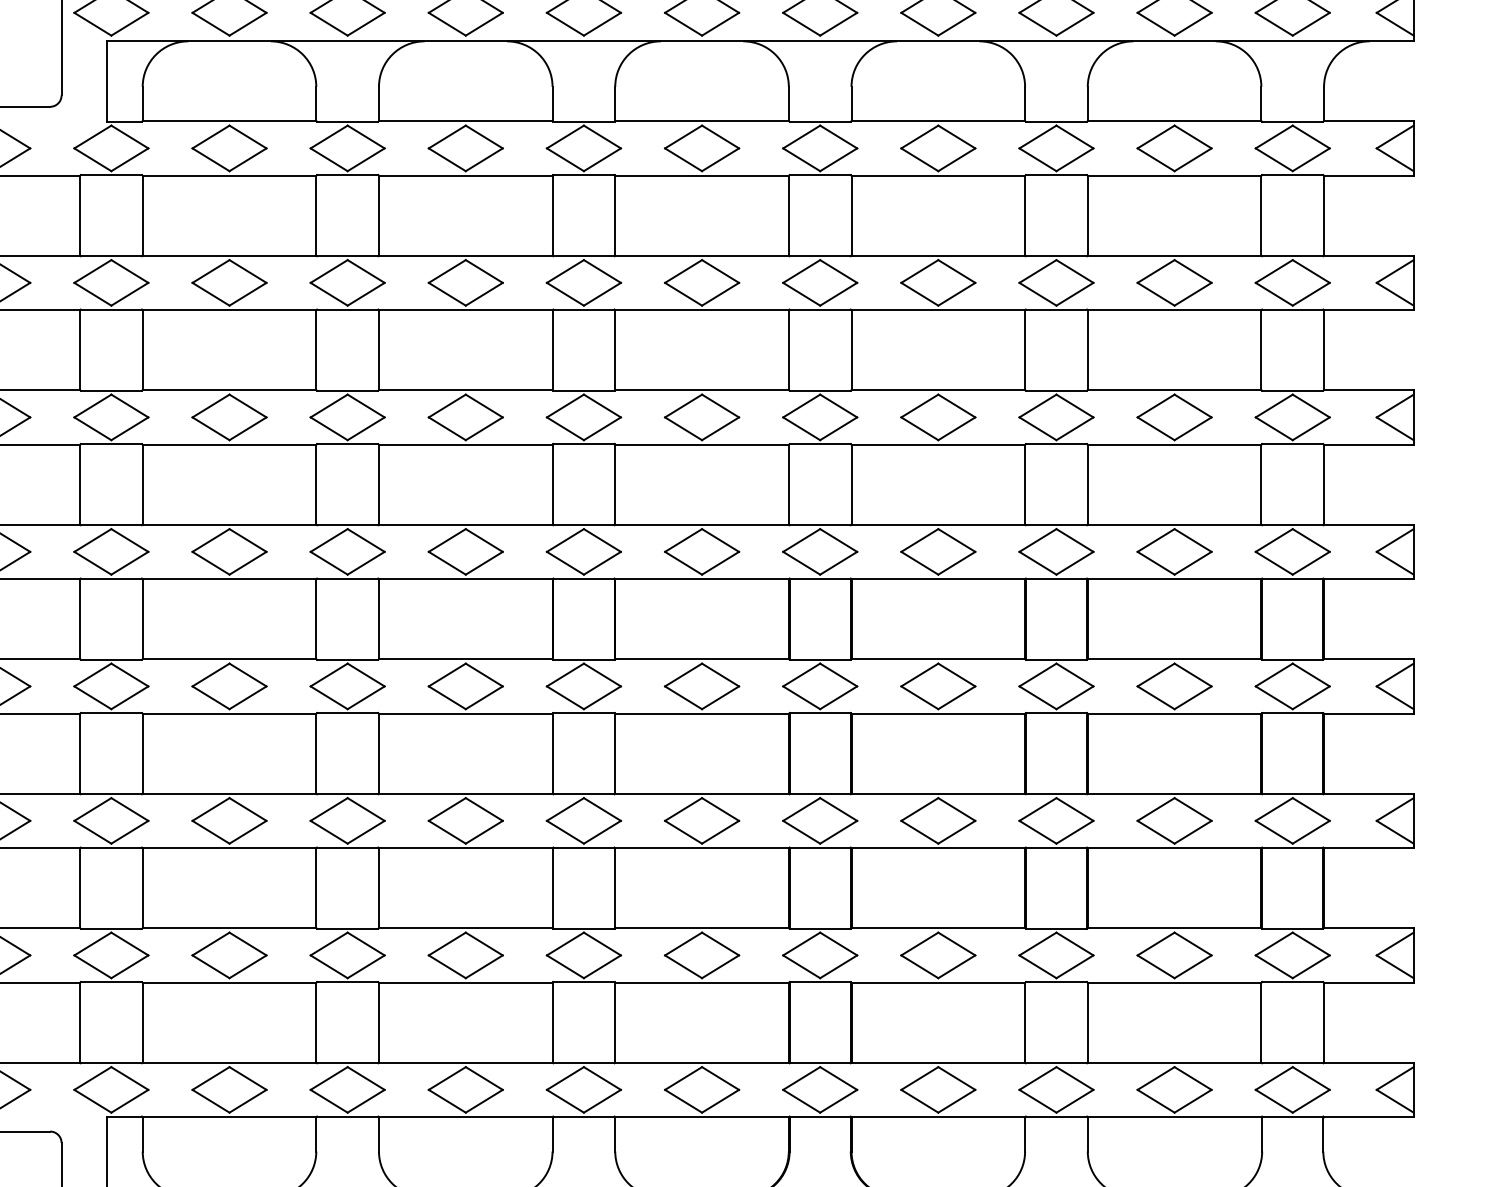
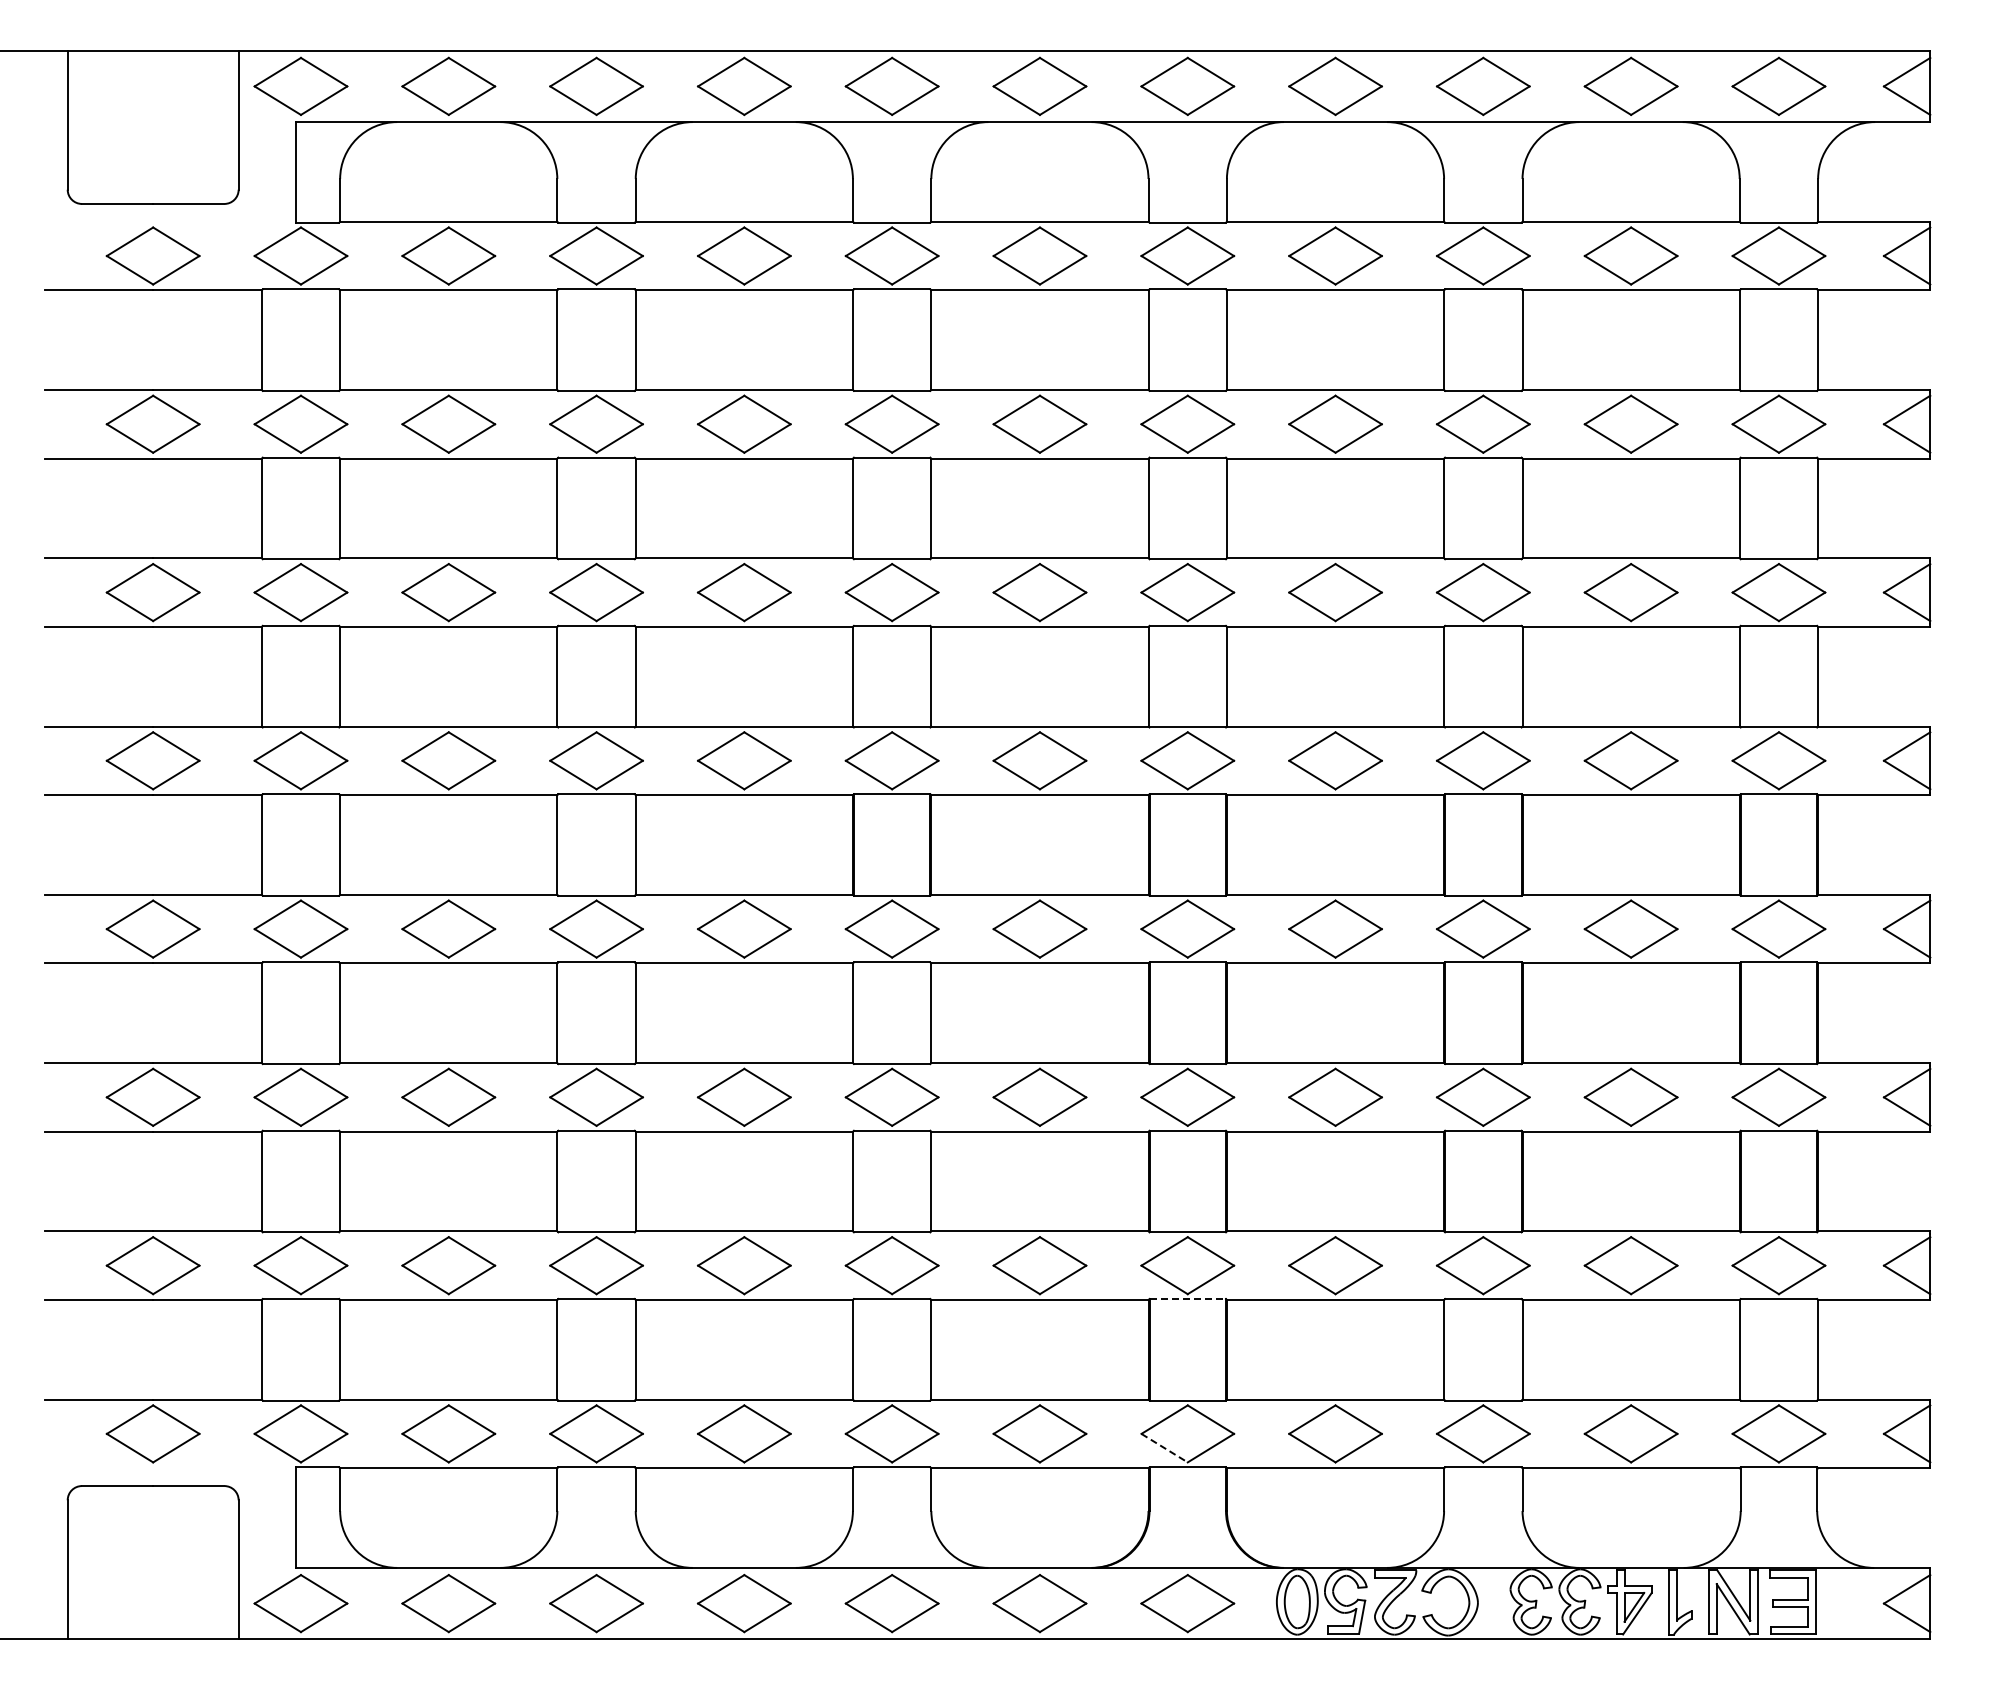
line: (820, 982) -> (1188, 1299), solid -> dashed
line: (802, 1101) -> (1165, 1448), solid -> dashed

